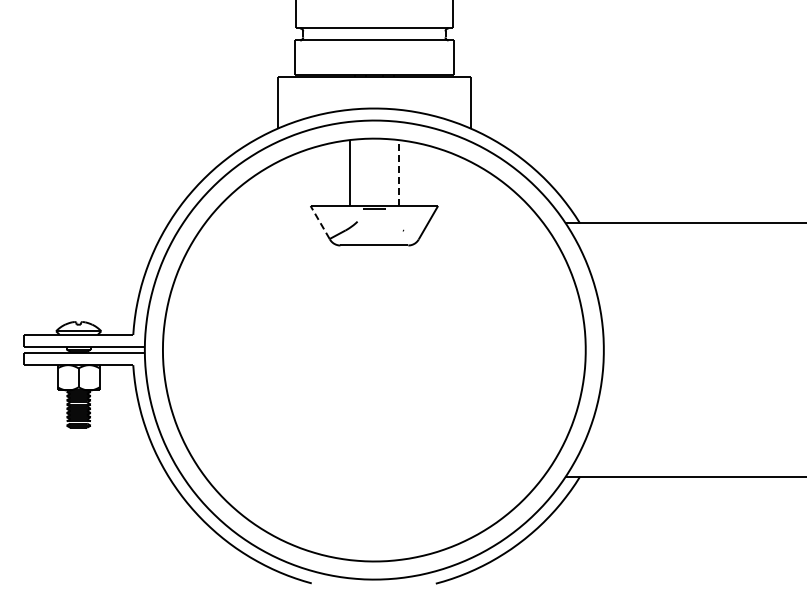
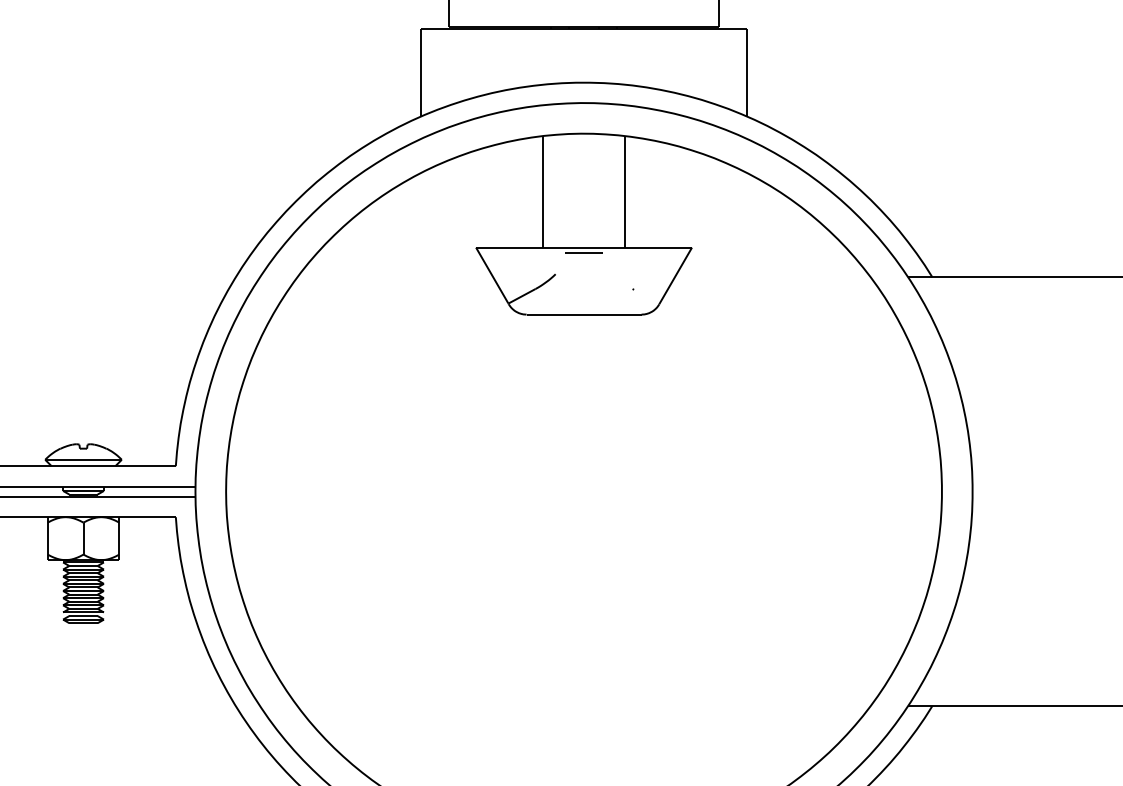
line: (398, 173) -> (624, 192), dashed -> solid
line: (320, 222) -> (492, 275), dashed -> solid

